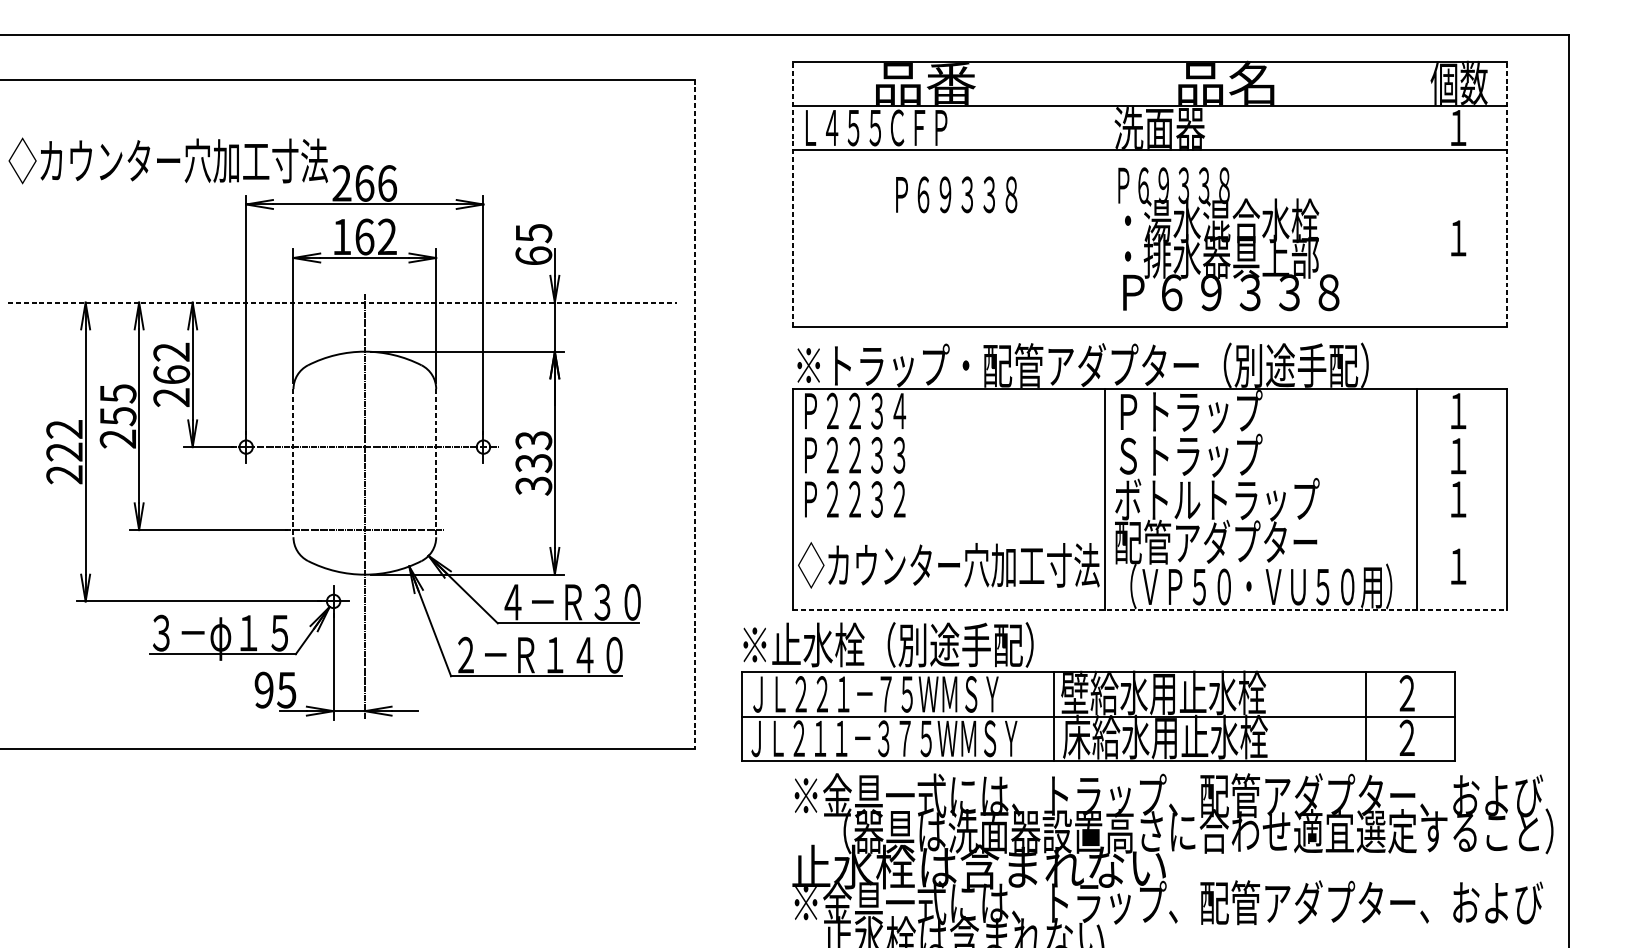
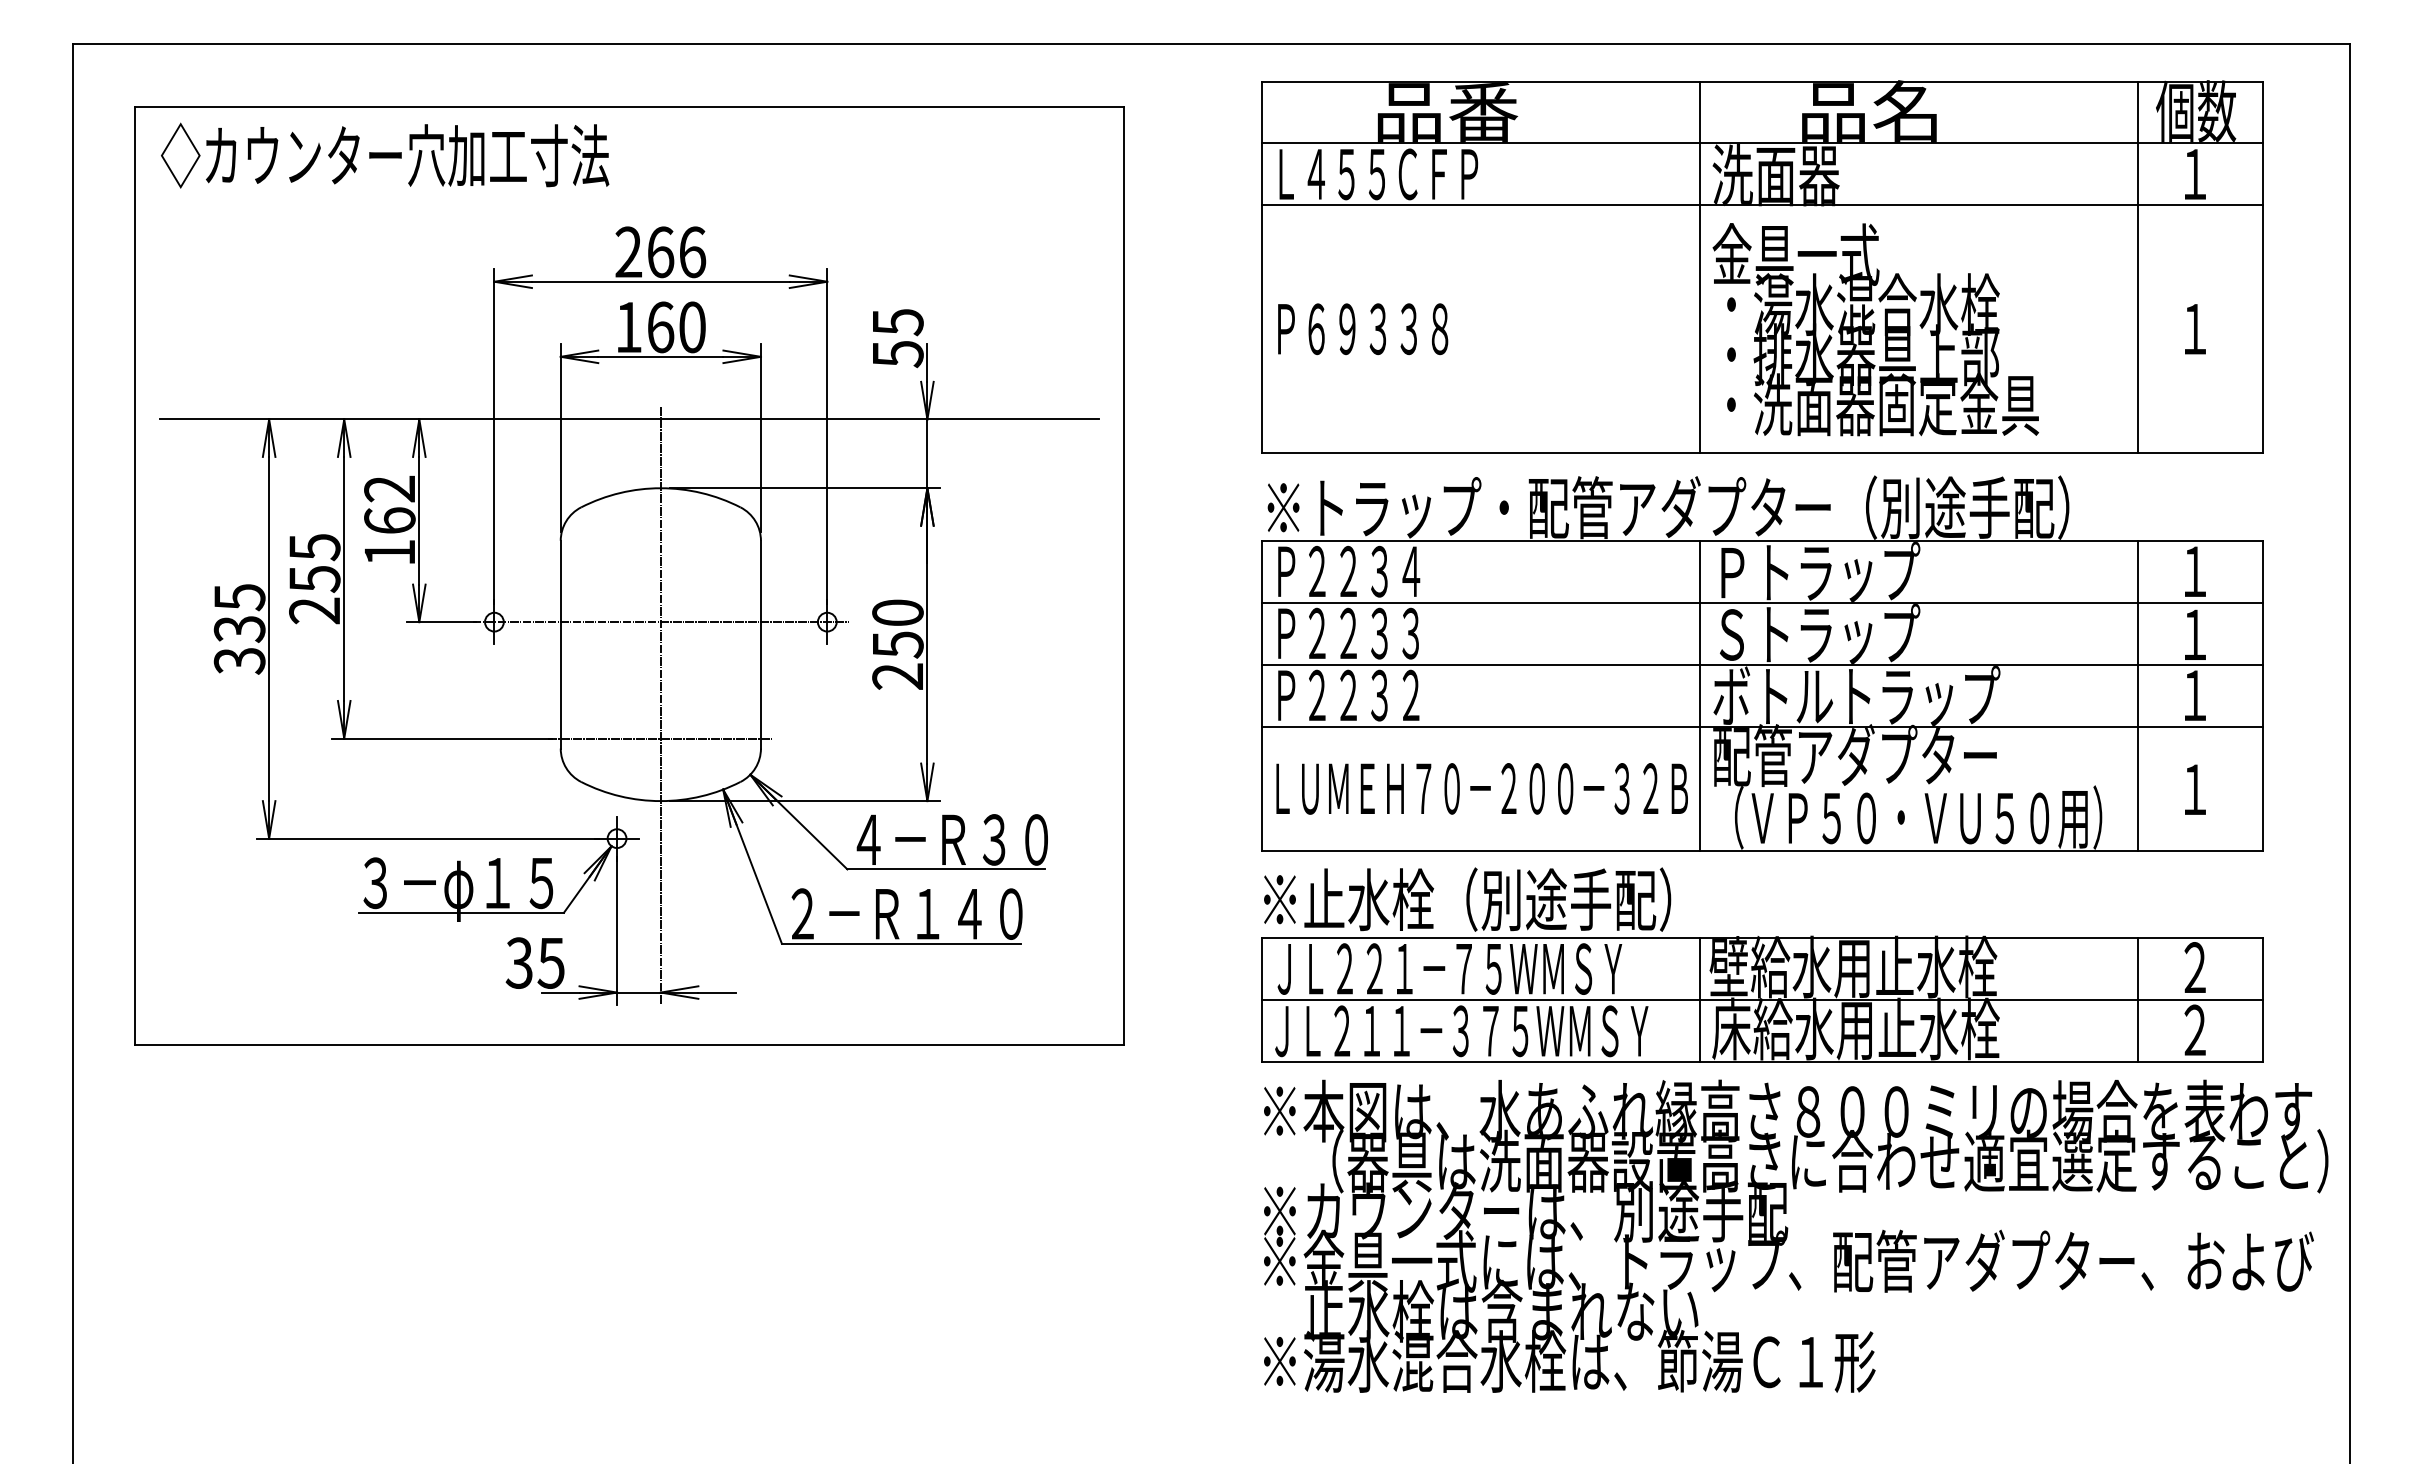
text: (168, 160) -> (385, 155), moved
text: (1173, 185) -> (1795, 254), Ｐ６９３３８ -> 金具一式
line: (792, 194) -> (1261, 267), dashed -> solid
line: (1105, 194) -> (1699, 267), added
line: (1417, 194) -> (2137, 267), added
line: (1506, 194) -> (2262, 267), dashed -> solid
text: (956, 195) -> (1363, 329), moved
text: (387, 237) -> (692, 327), 162 -> 160
text: (533, 256) -> (897, 354), 65 -> 55
text: (1234, 291) -> (1881, 404), Ｐ６９３３８ -> ・洗面器固定金具
line: (343, 302) -> (630, 419), dashed -> solid
text: (171, 397) -> (389, 552), 262 -> 162
line: (694, 414) -> (1123, 576), dashed -> solid
line: (1149, 433) -> (1761, 602), added
text: (64, 452) -> (239, 629), 222 -> 335
line: (293, 463) -> (560, 644), dashed -> solid
line: (435, 463) -> (760, 644), dashed -> solid
text: (533, 463) -> (897, 644), 333 -> 250
line: (1149, 477) -> (1761, 664), added
line: (1149, 521) -> (1761, 726), added
text: (948, 564) -> (1479, 787), ◇カウンター穴加工寸法 -> ＬＵＭＥＨ７０－２００－３２Ｂ
line: (1150, 609) -> (1762, 850), dashed -> solid
text: (263, 689) -> (518, 962), 95 -> 35
part: (1098, 691) -> (1762, 964), moved
text: (1182, 795) -> (1808, 1110), ※金具一式には、トラップ、配管アダプター、および -> ※本図は、水あふれ縁高さ８００ミリの場合を表わす
text: (980, 866) -> (1524, 1210), 止水栓は含まれない -> ※カウンターは、別途手配

